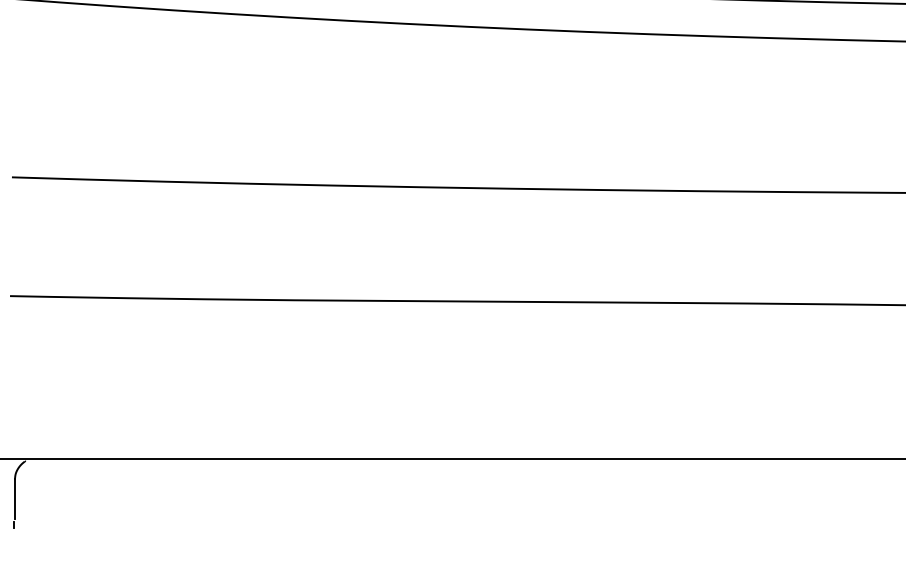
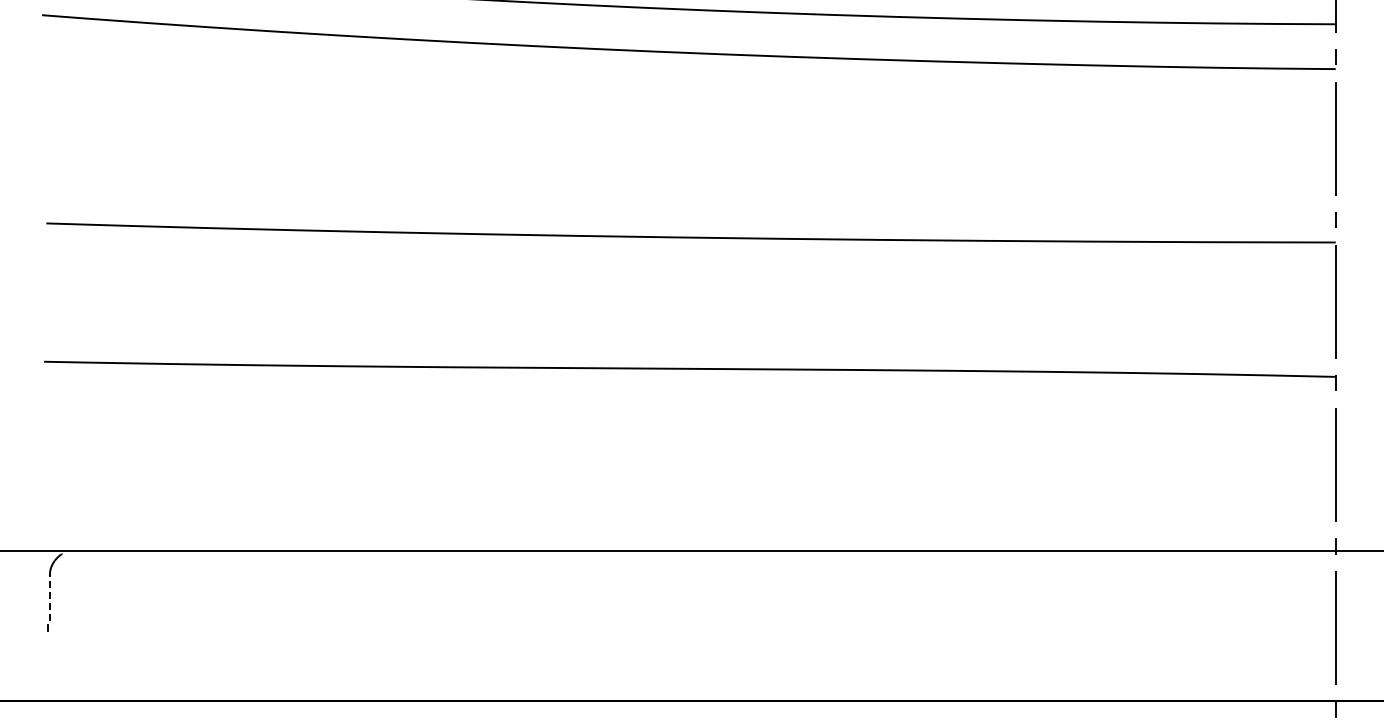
line: (14, 498) -> (49, 597), solid -> dashed

